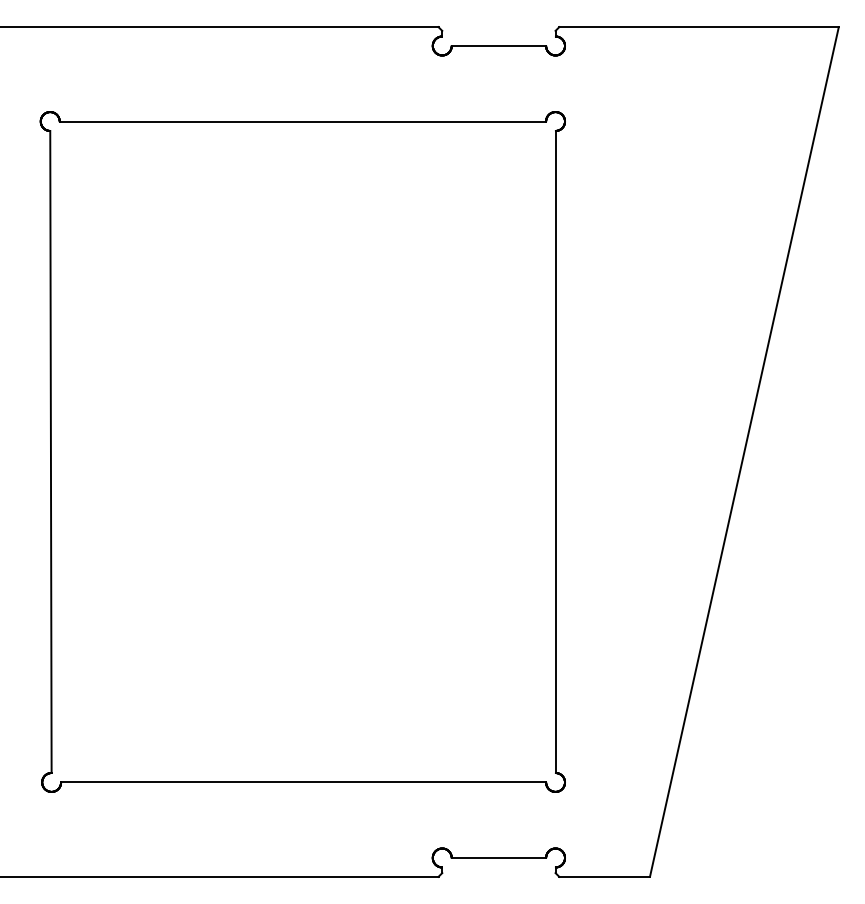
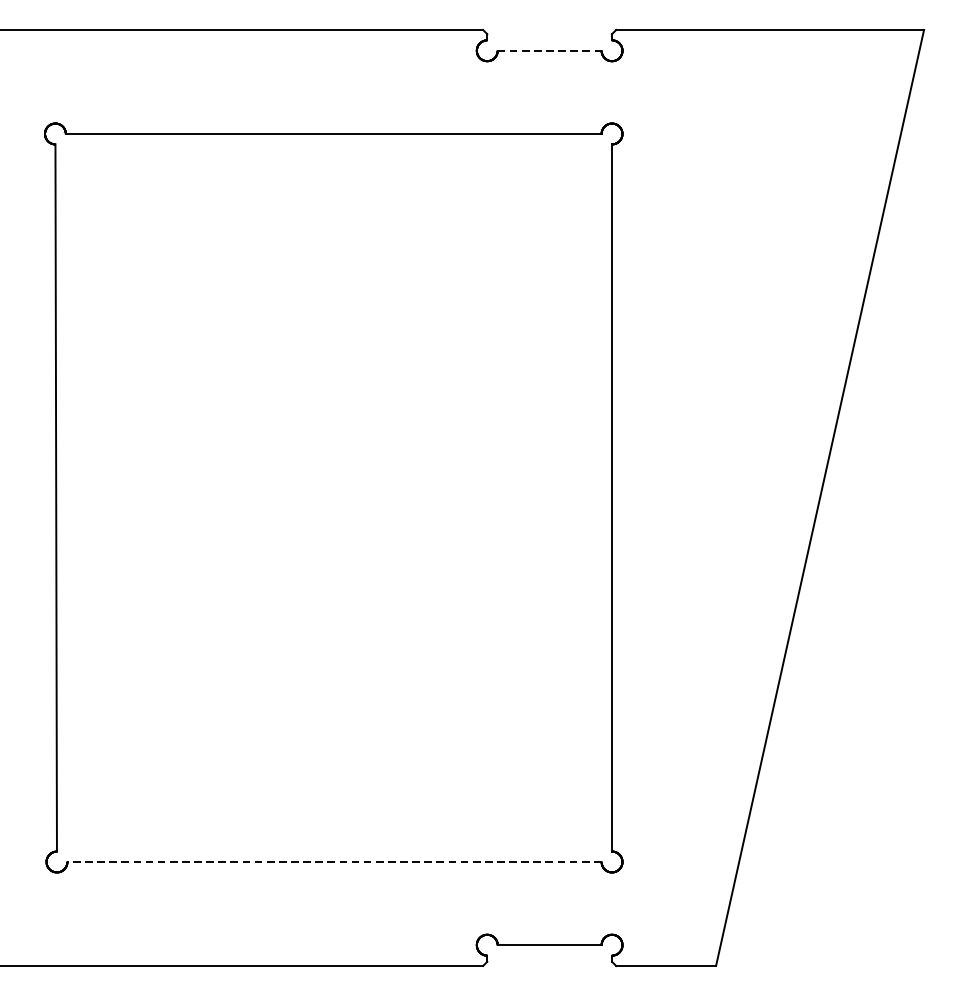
line: (499, 46) -> (550, 51), solid -> dashed
line: (303, 782) -> (334, 862), solid -> dashed

